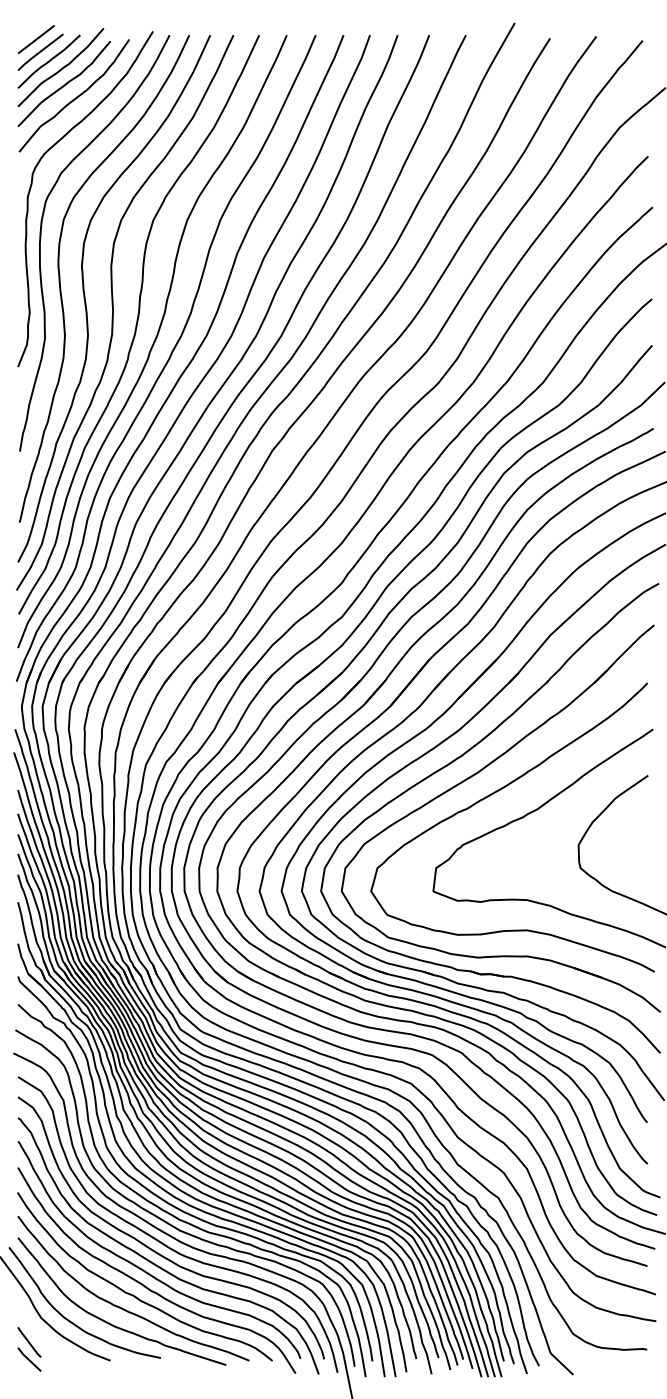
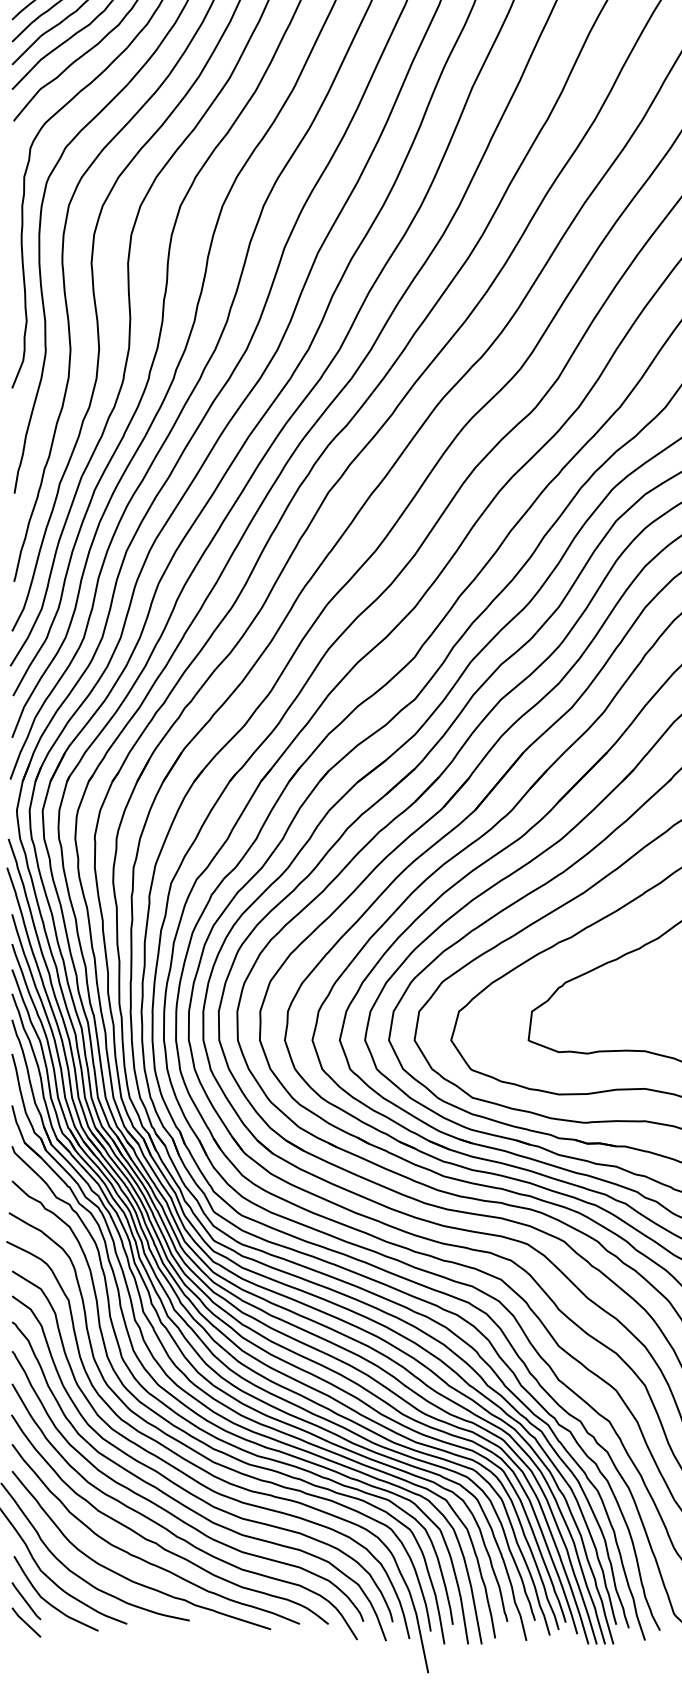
curve: (47, 1342) -> (48, 1601), added

